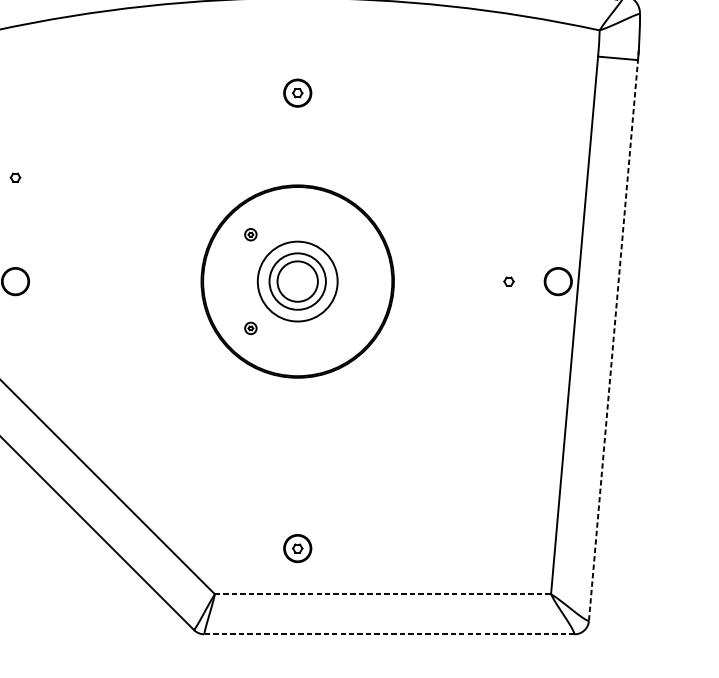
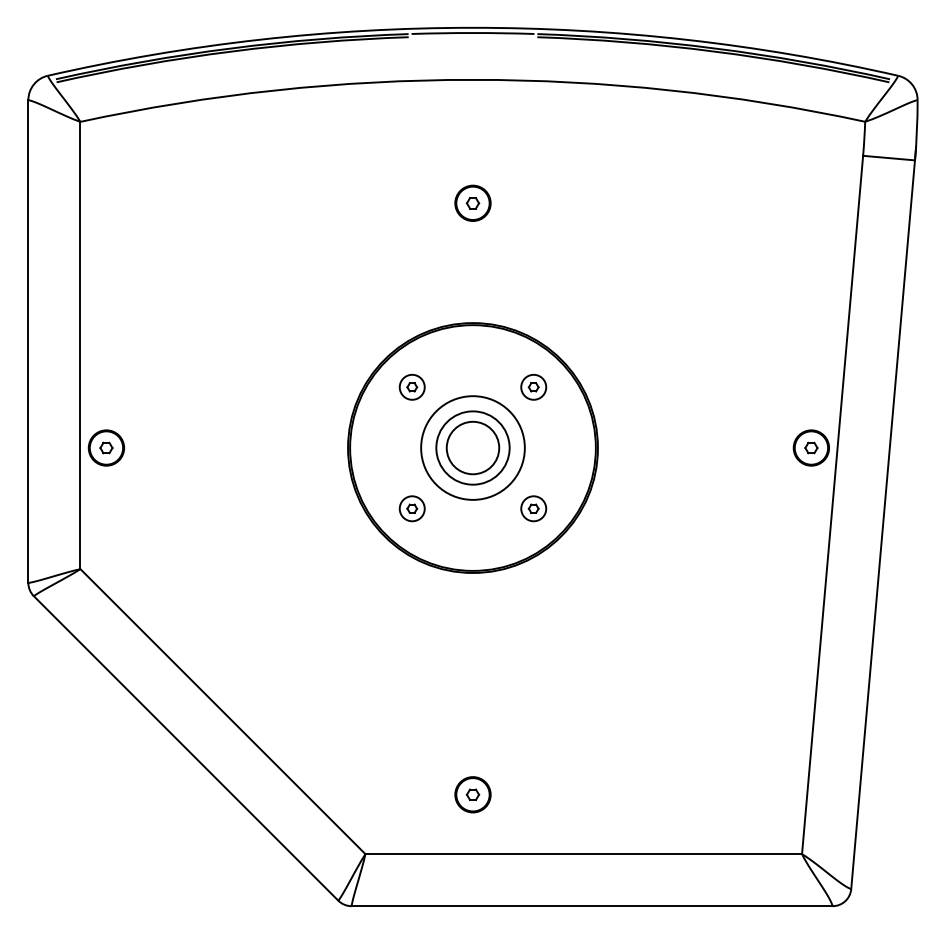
part: (15, 177) -> (106, 447), moved
part: (250, 234) -> (411, 386), size x1.67
part: (344, 234) -> (533, 386), added
part: (509, 281) -> (811, 447), moved
part: (250, 328) -> (411, 508), size x1.67
part: (344, 328) -> (533, 508), added
line: (613, 335) -> (883, 518), dashed -> solid
line: (383, 594) -> (584, 854), dashed -> solid
line: (388, 634) -> (591, 906), dashed -> solid

